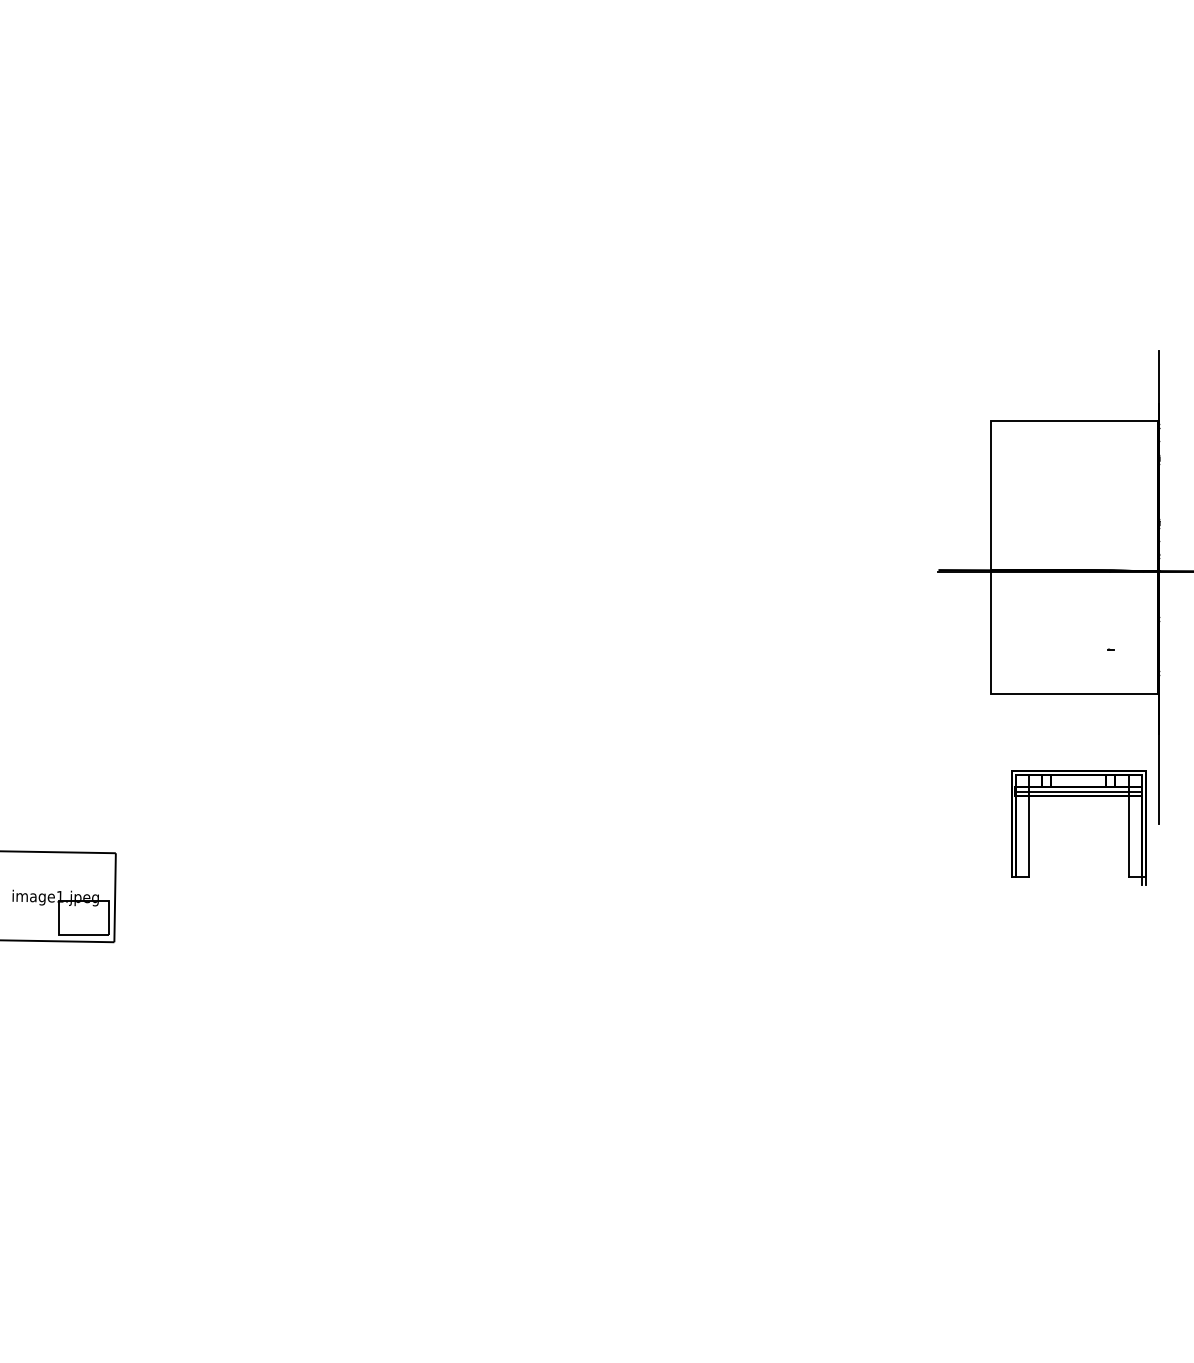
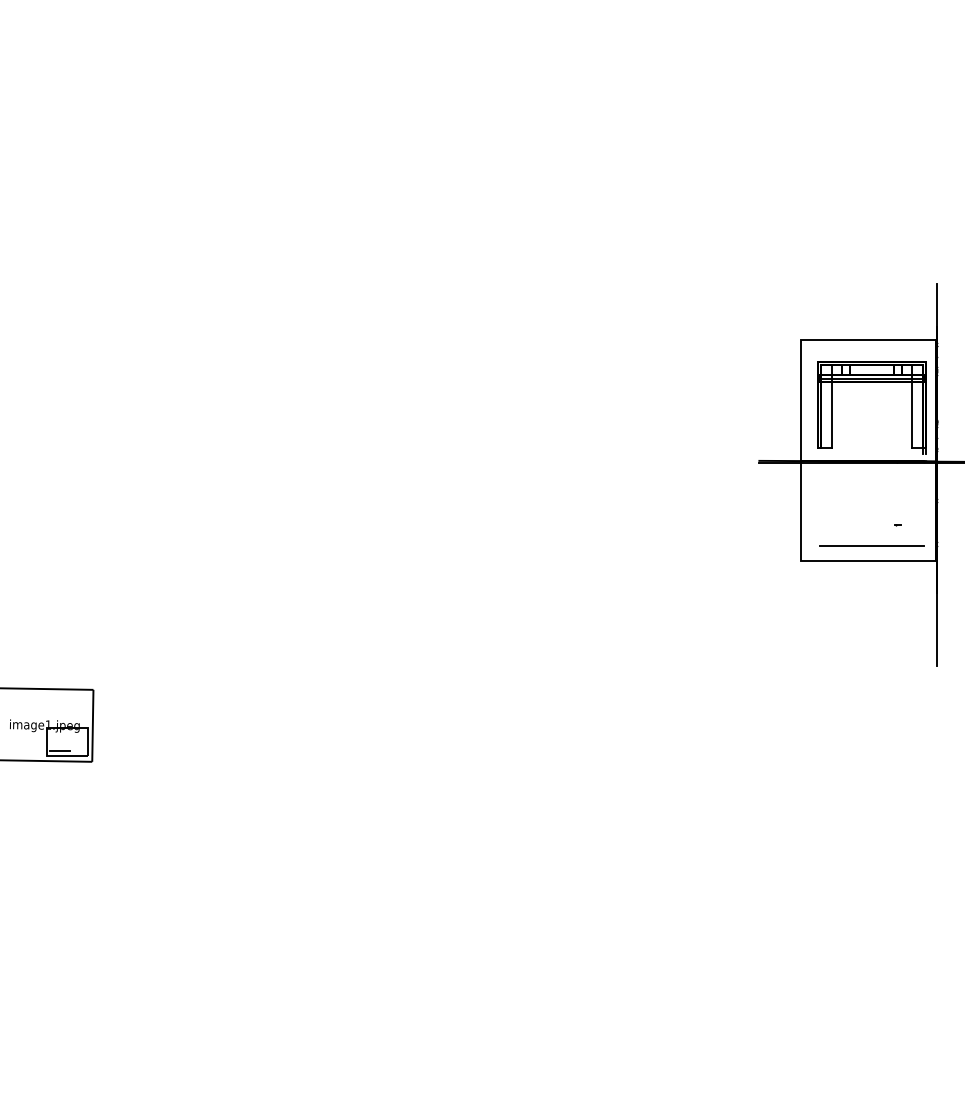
line: (1078, 674) -> (871, 545), added
part: (1078, 796) -> (871, 382), moved
line: (74, 929) -> (60, 751), added

